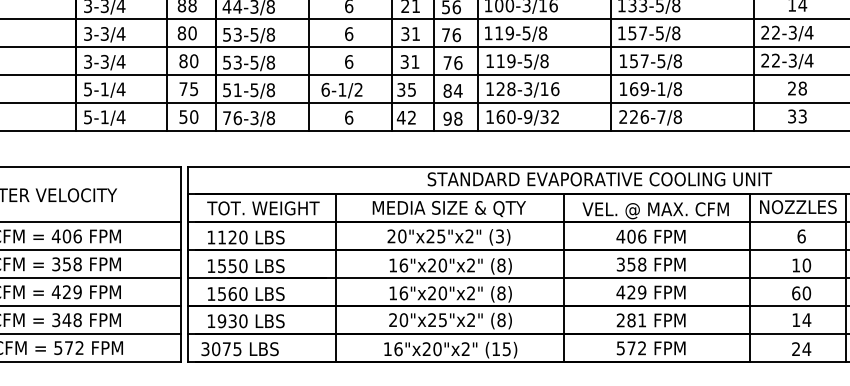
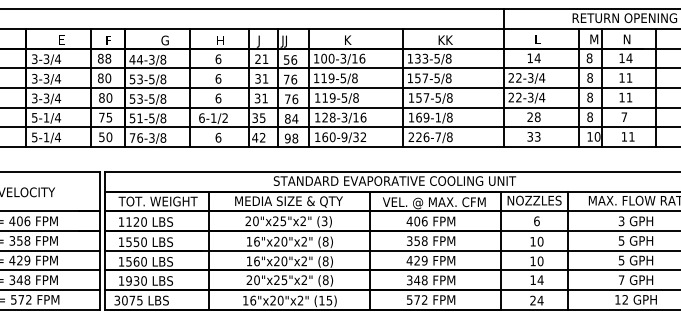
text: (796, 293) -> (533, 261), 60 -> 10
text: (631, 320) -> (417, 280), 281 -> 348

